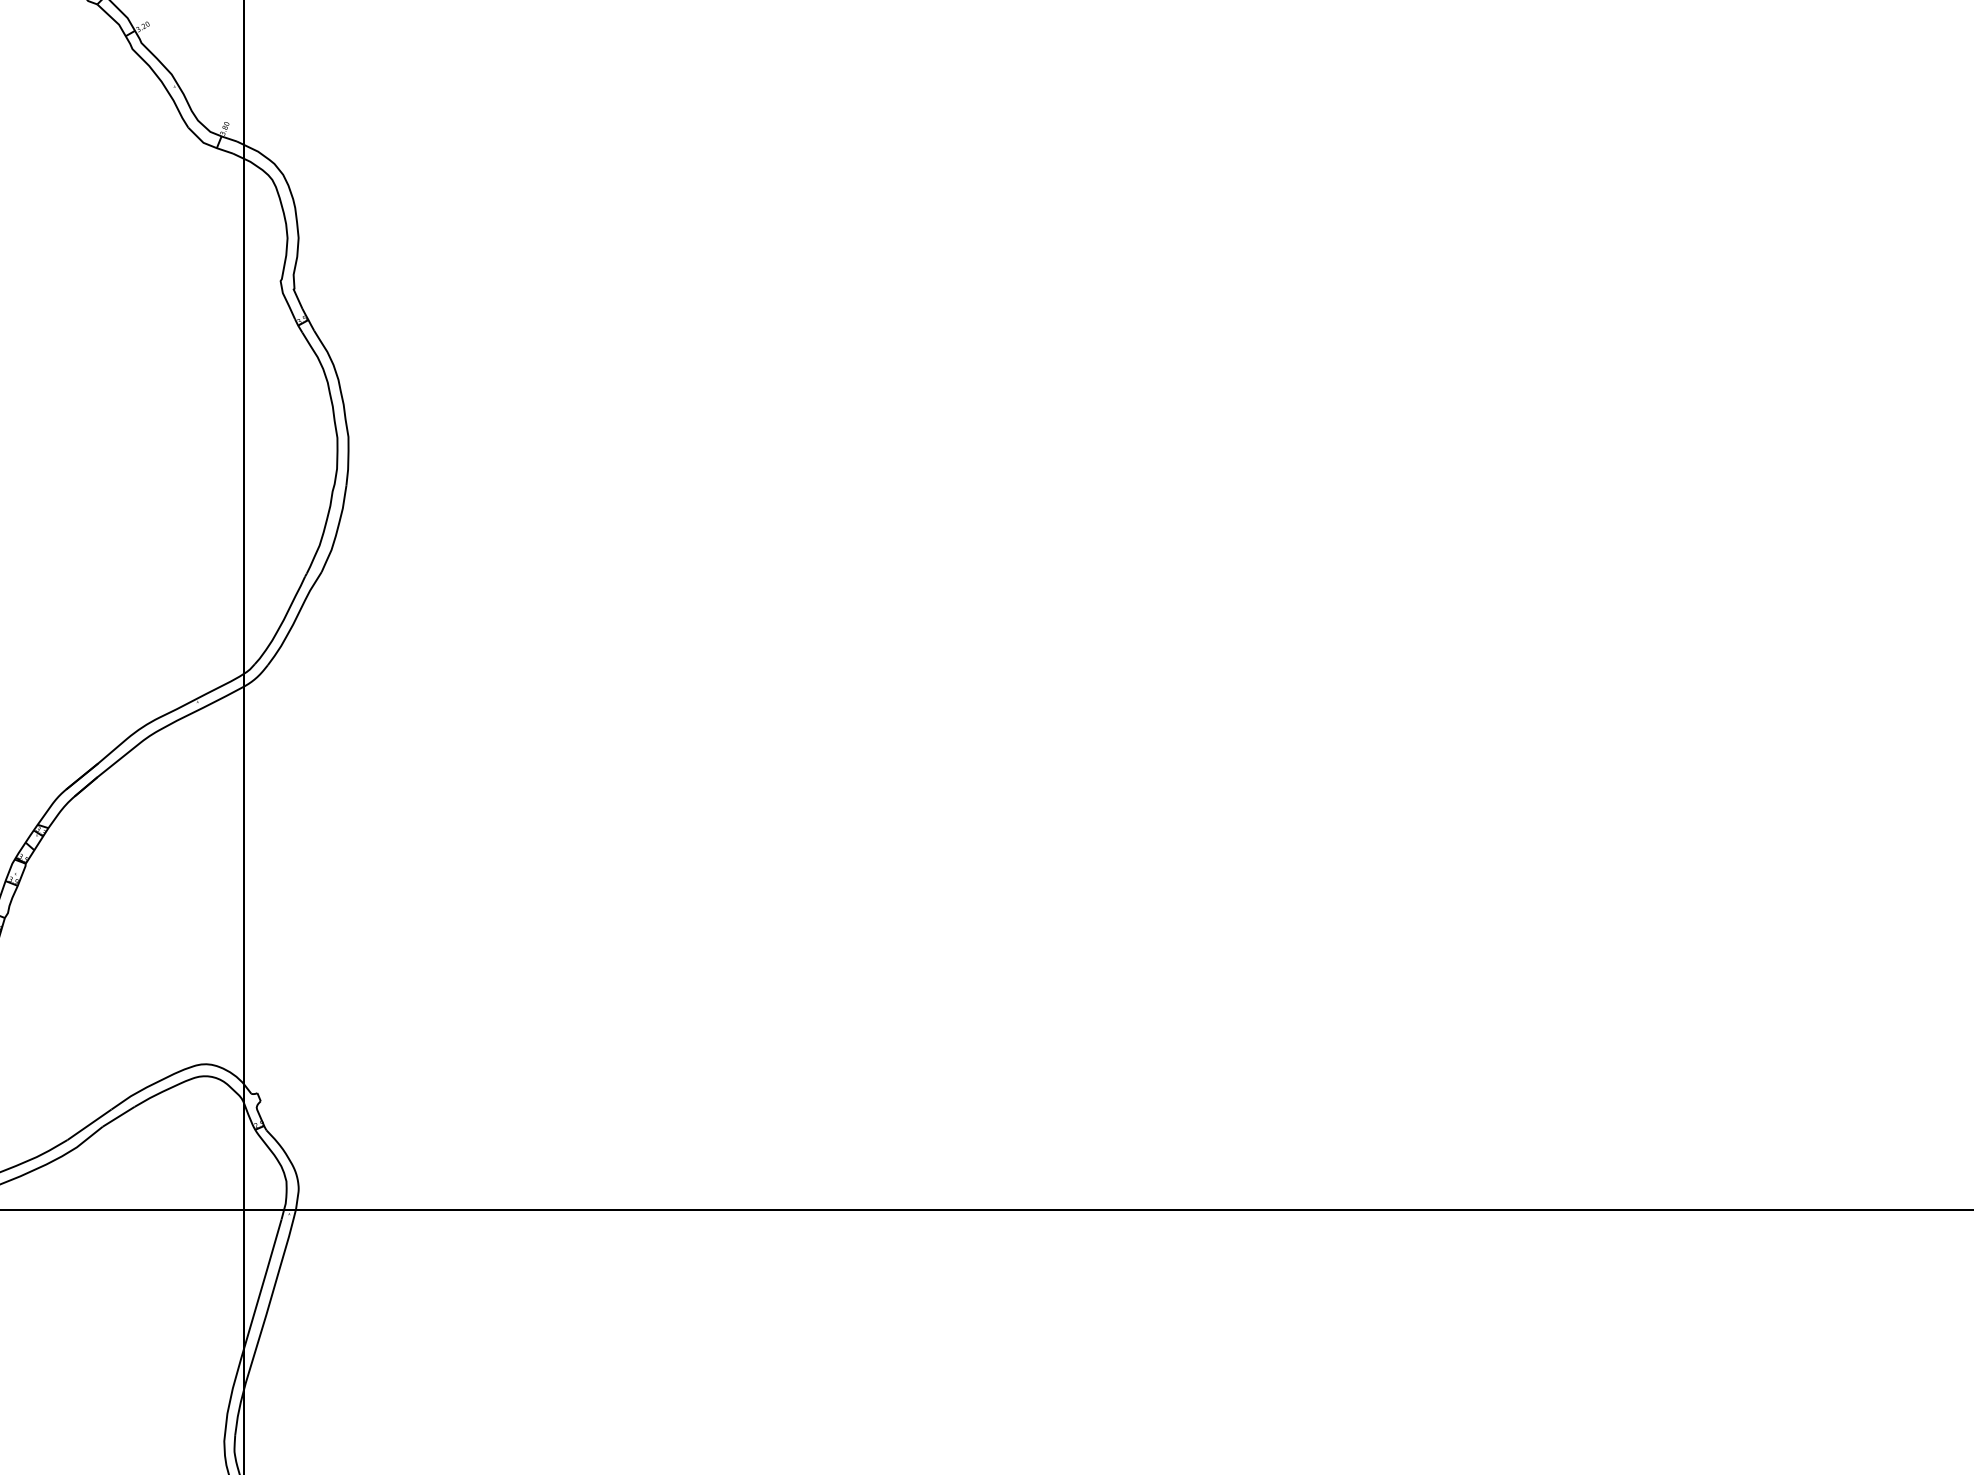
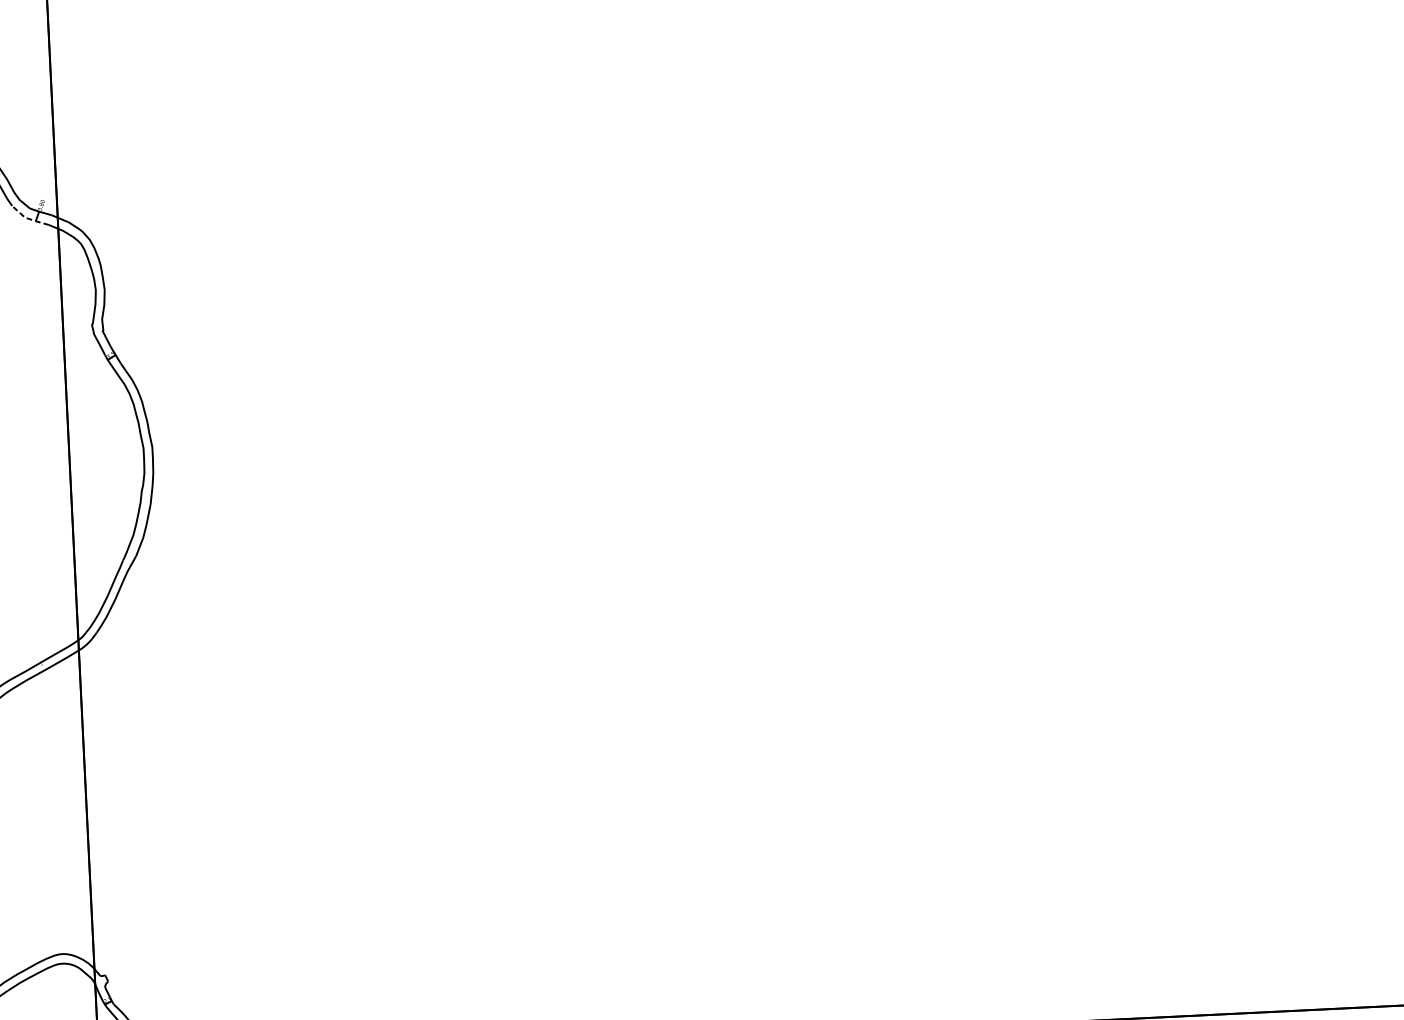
line: (207, 144) -> (28, 218), solid -> dashed

